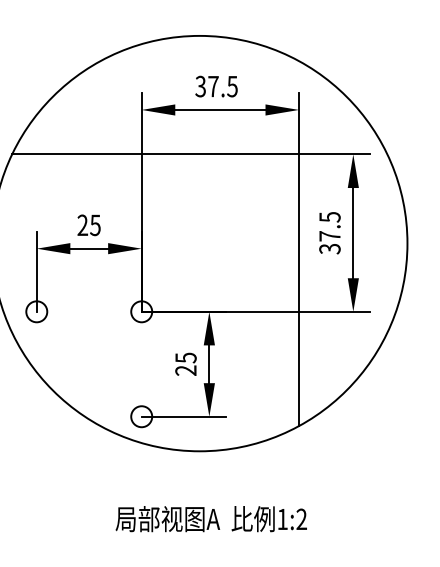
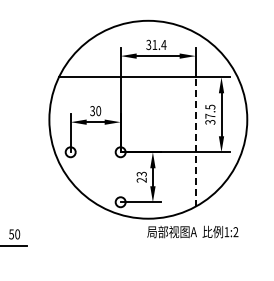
text: (223, 87) -> (159, 45), 37.5 -> 31.4
text: (88, 226) -> (95, 111), 25 -> 30
line: (298, 289) -> (195, 141), solid -> dashed
text: (183, 358) -> (140, 174), 25 -> 23
text: (210, 518) -> (192, 231), moved

